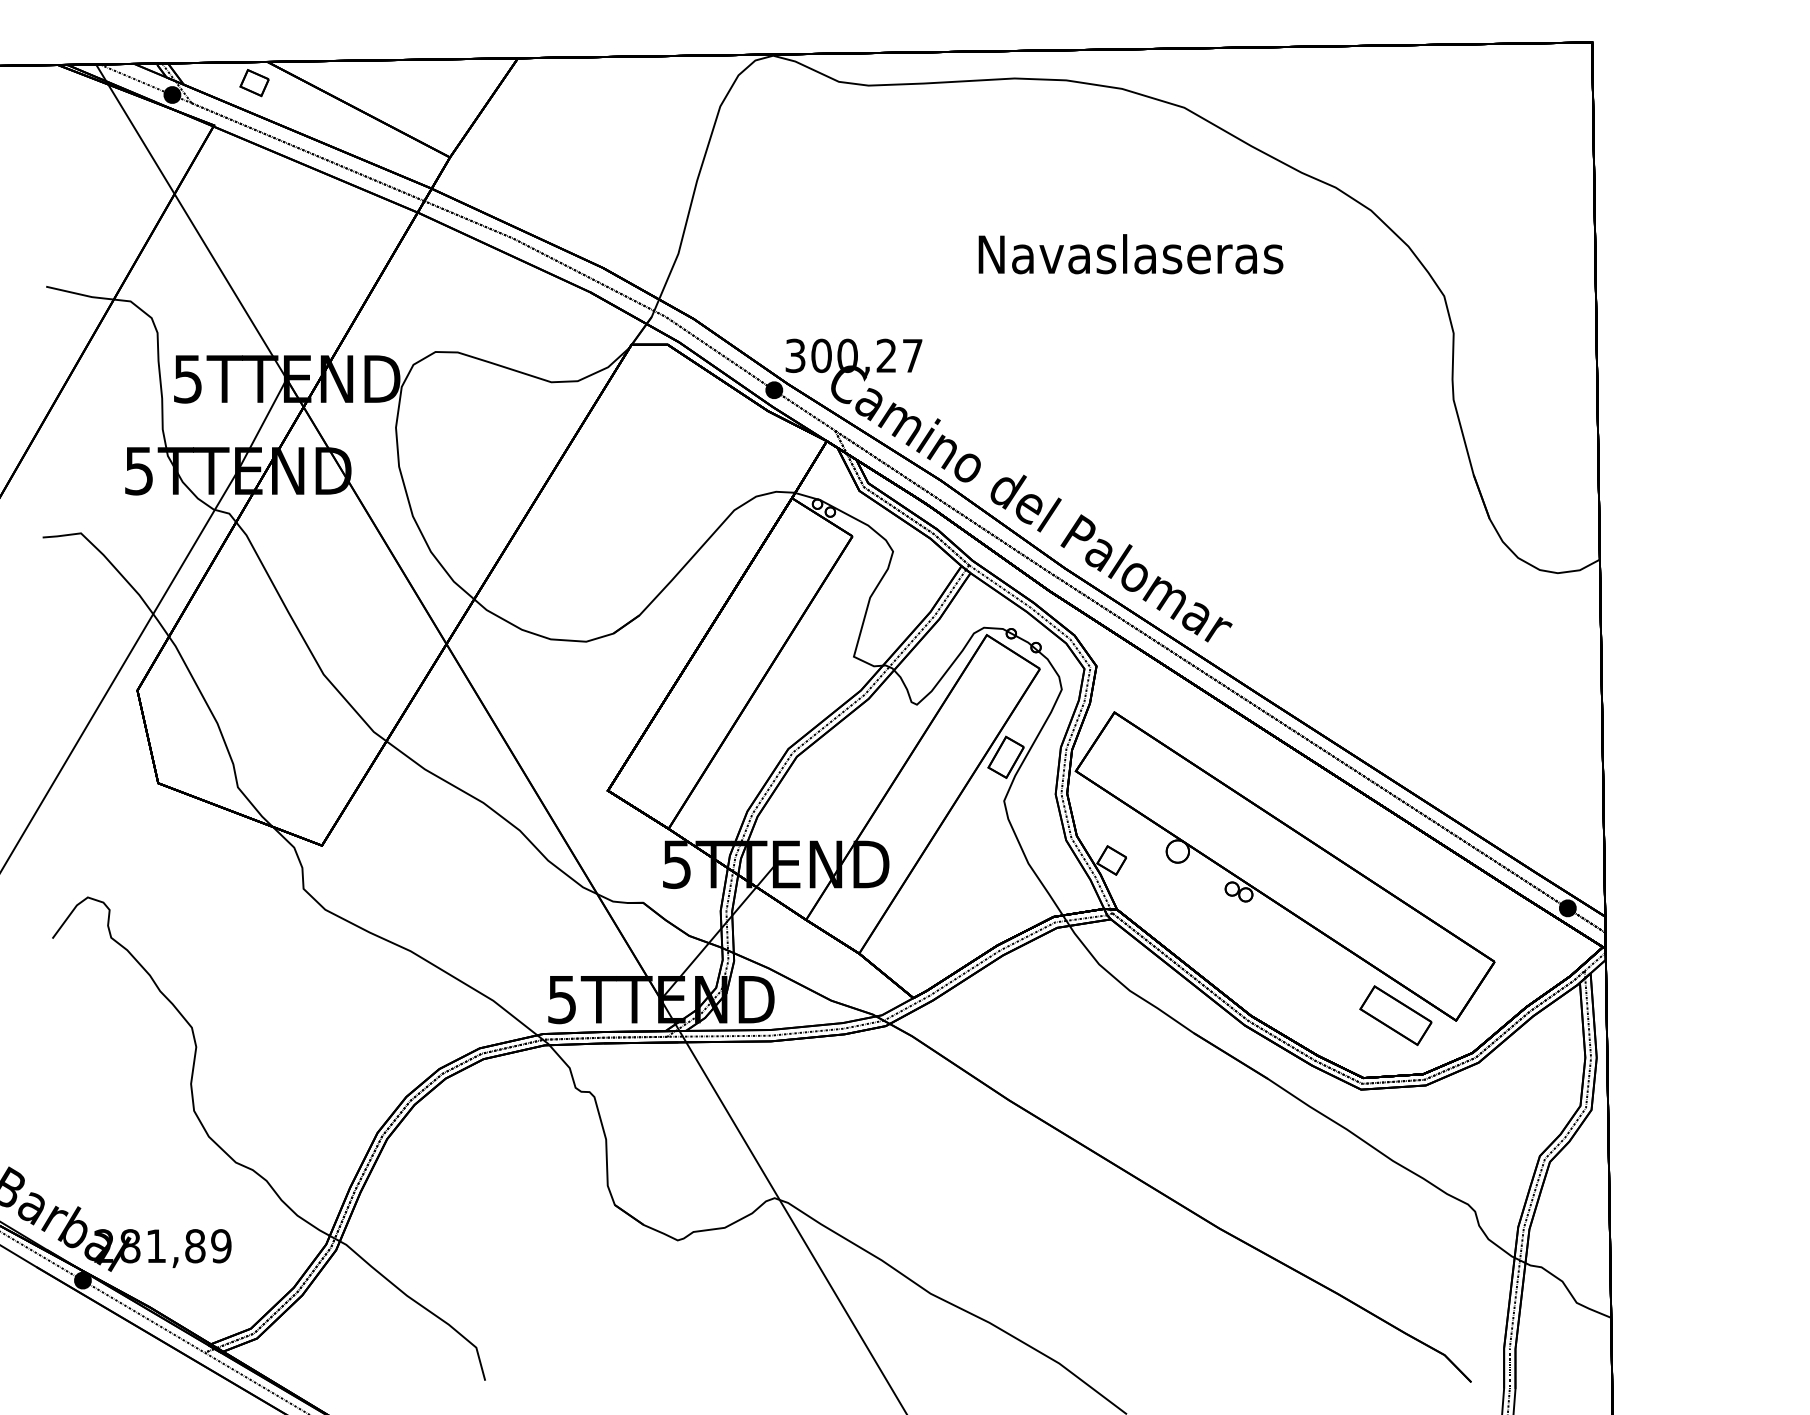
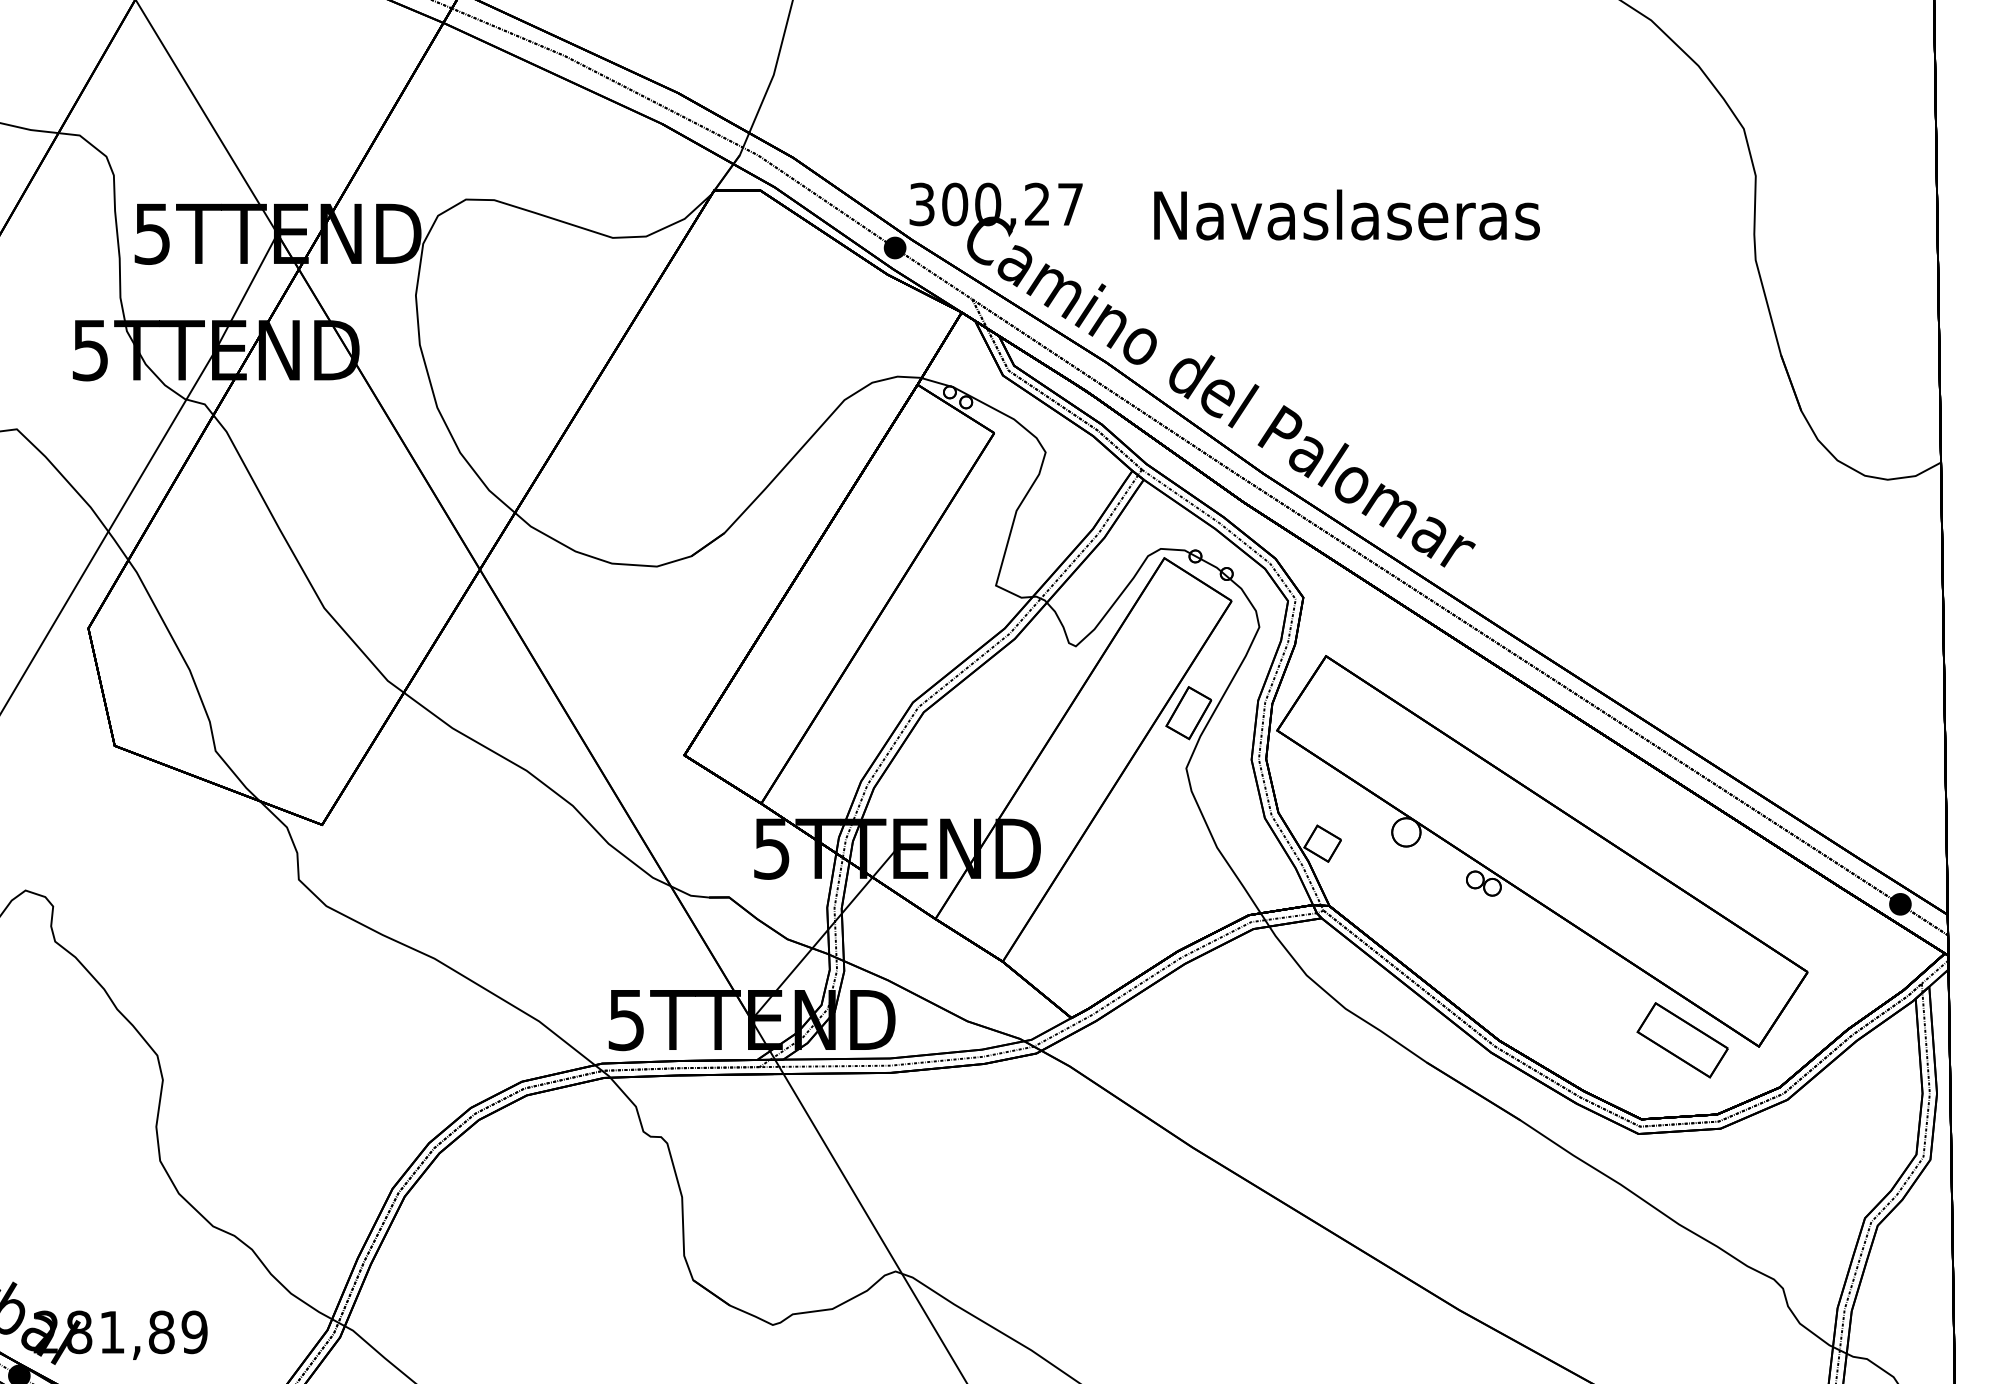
text: (1130, 254) -> (1346, 215), moved

